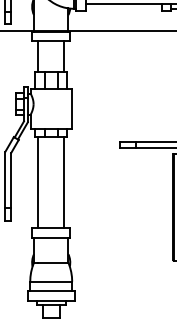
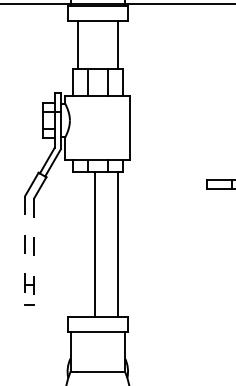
line: (38, 182) -> (95, 244), moved
line: (5, 186) -> (25, 251), solid -> dashed
line: (11, 186) -> (34, 251), solid -> dashed

